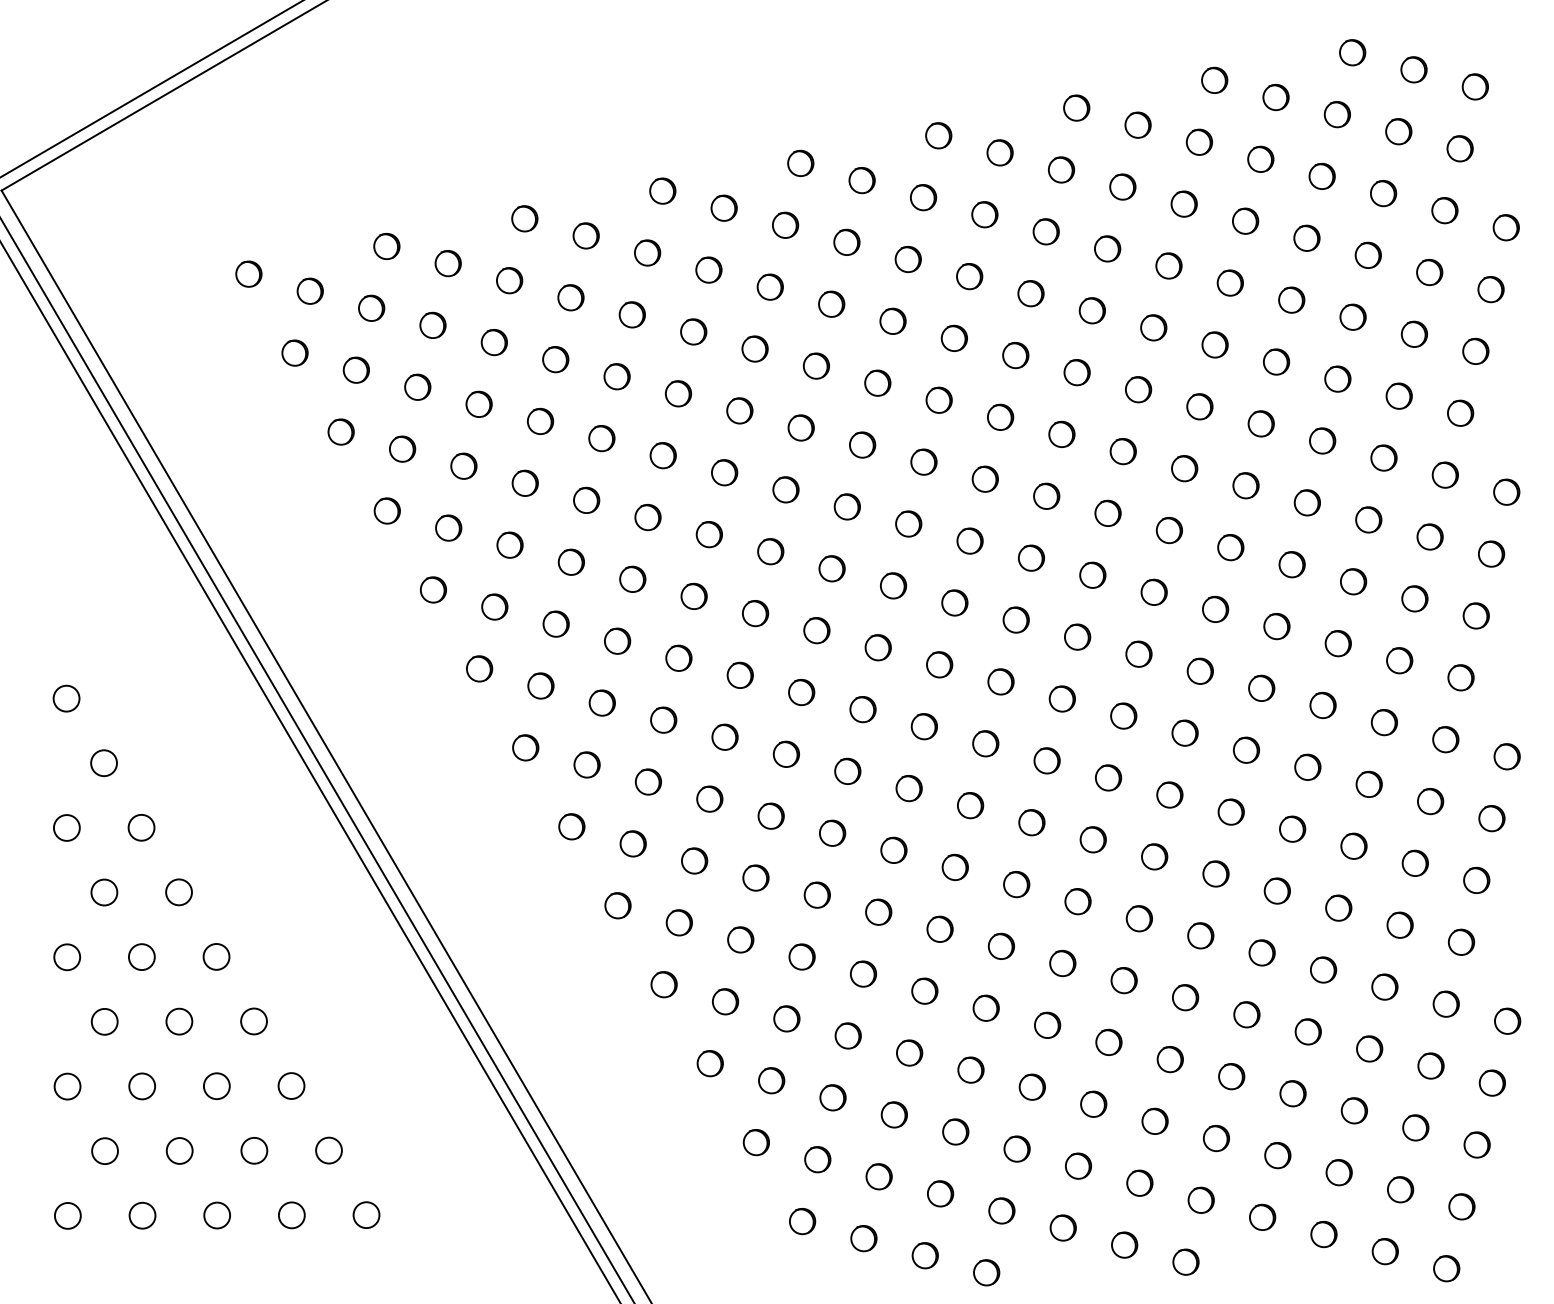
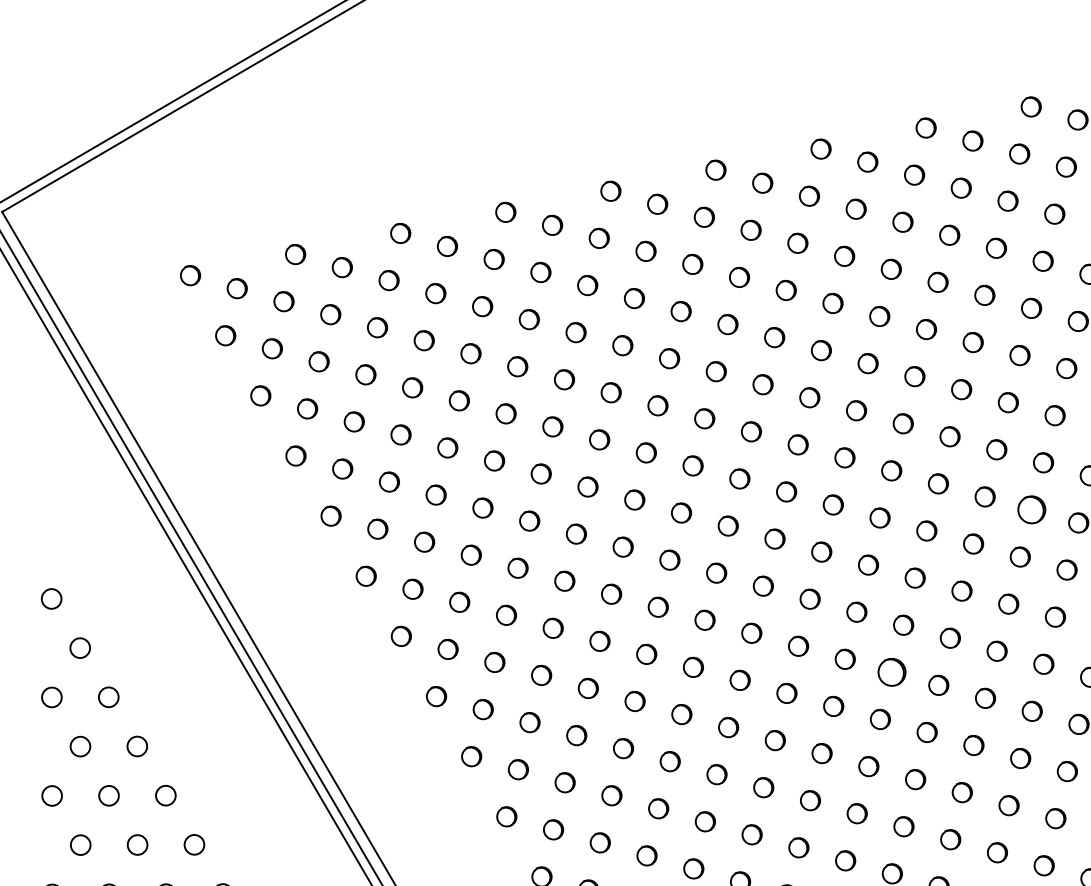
part: (1353, 581) -> (1031, 509), size x1.4
circle: (1169, 794) -> (891, 671), size x1.4

